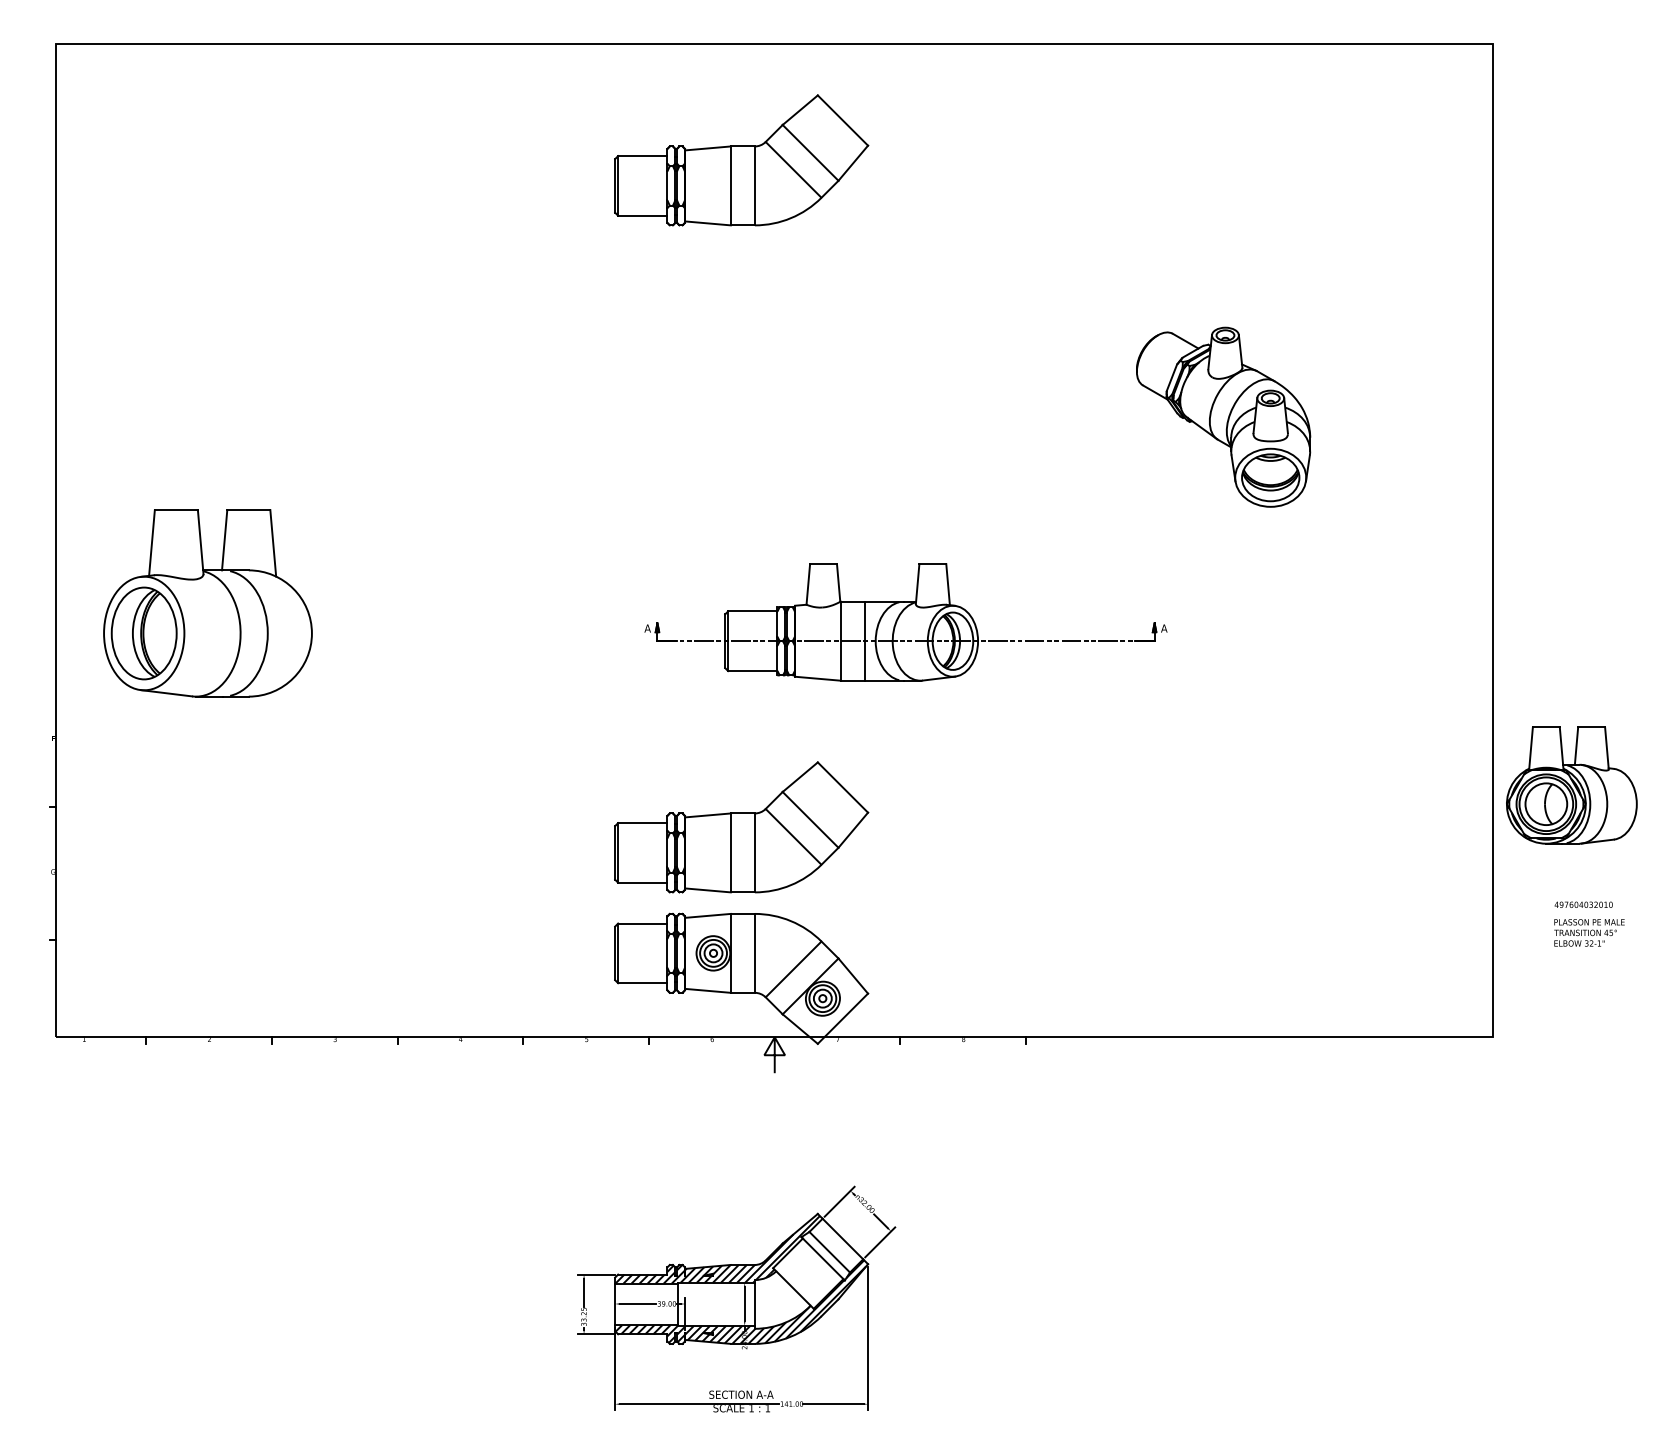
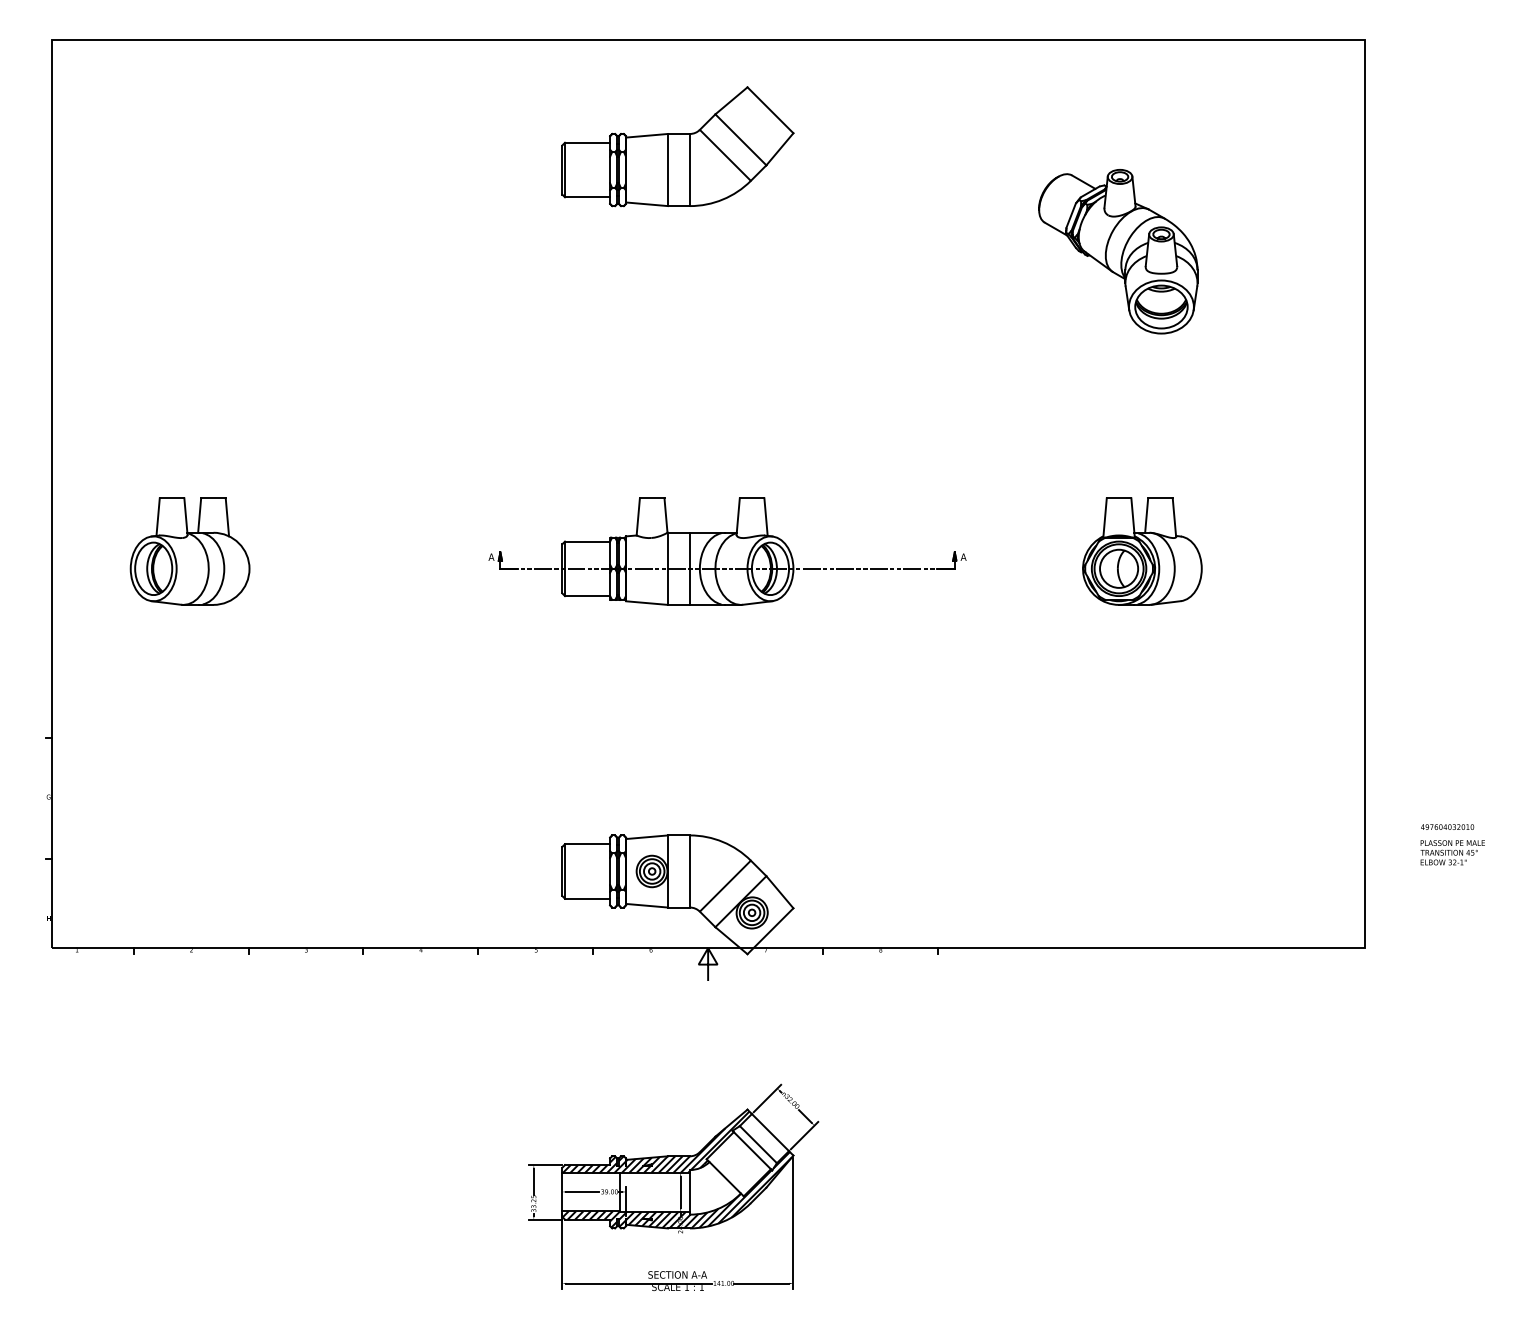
part: (1223, 416) -> (1118, 251), moved
part: (207, 603) -> (189, 551), size x0.62
part: (905, 622) -> (727, 551), moved
part: (1571, 785) -> (1142, 551), moved
part: (741, 827) -> (677, 756), removed

